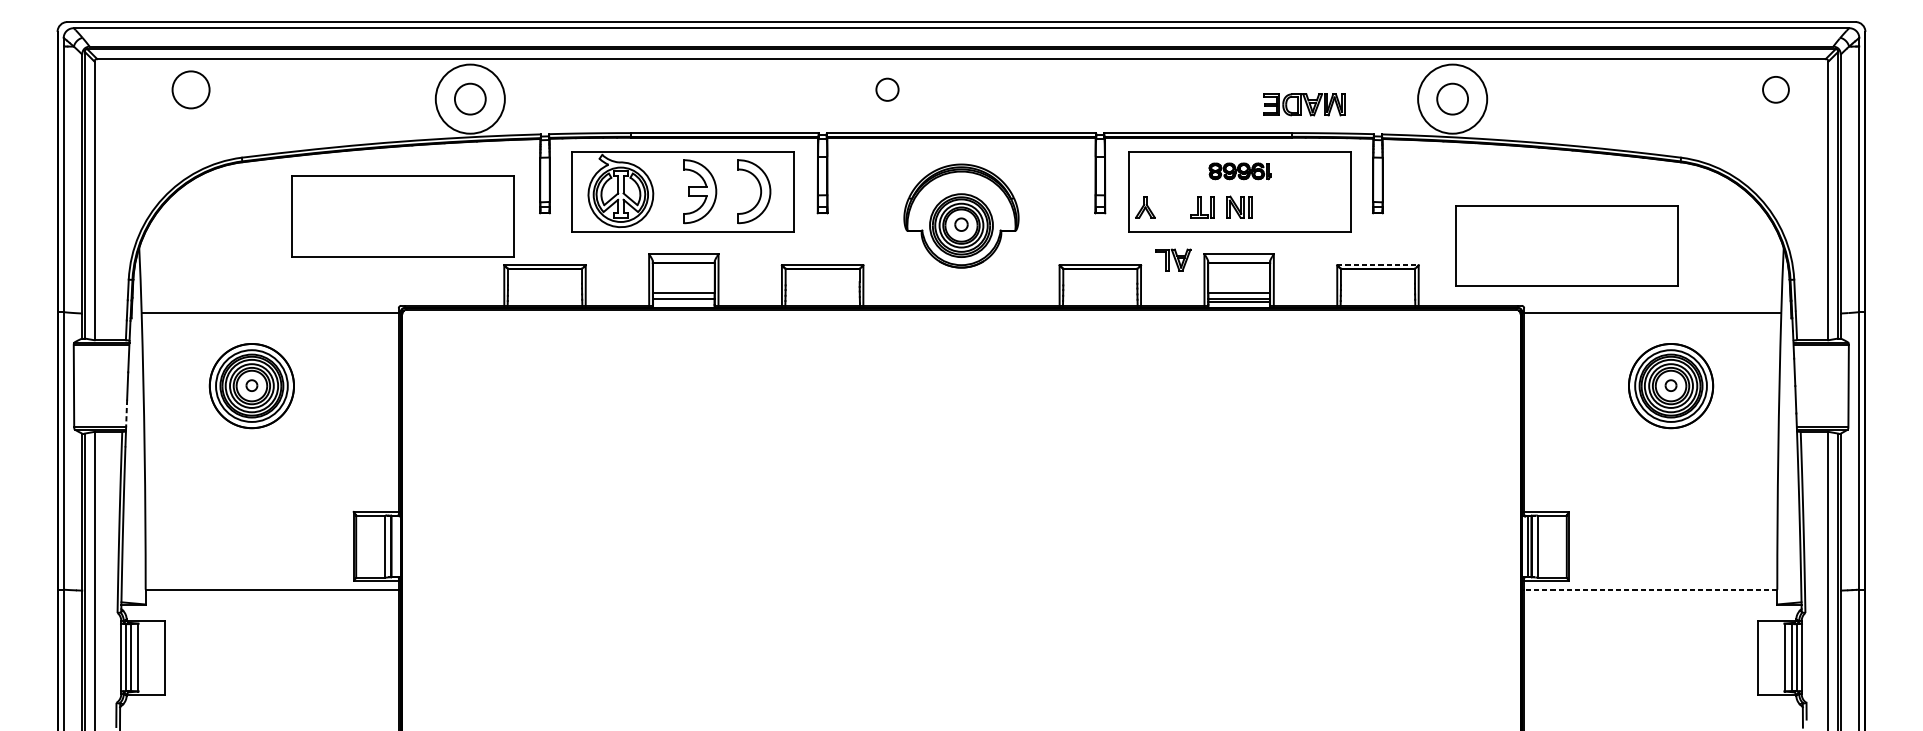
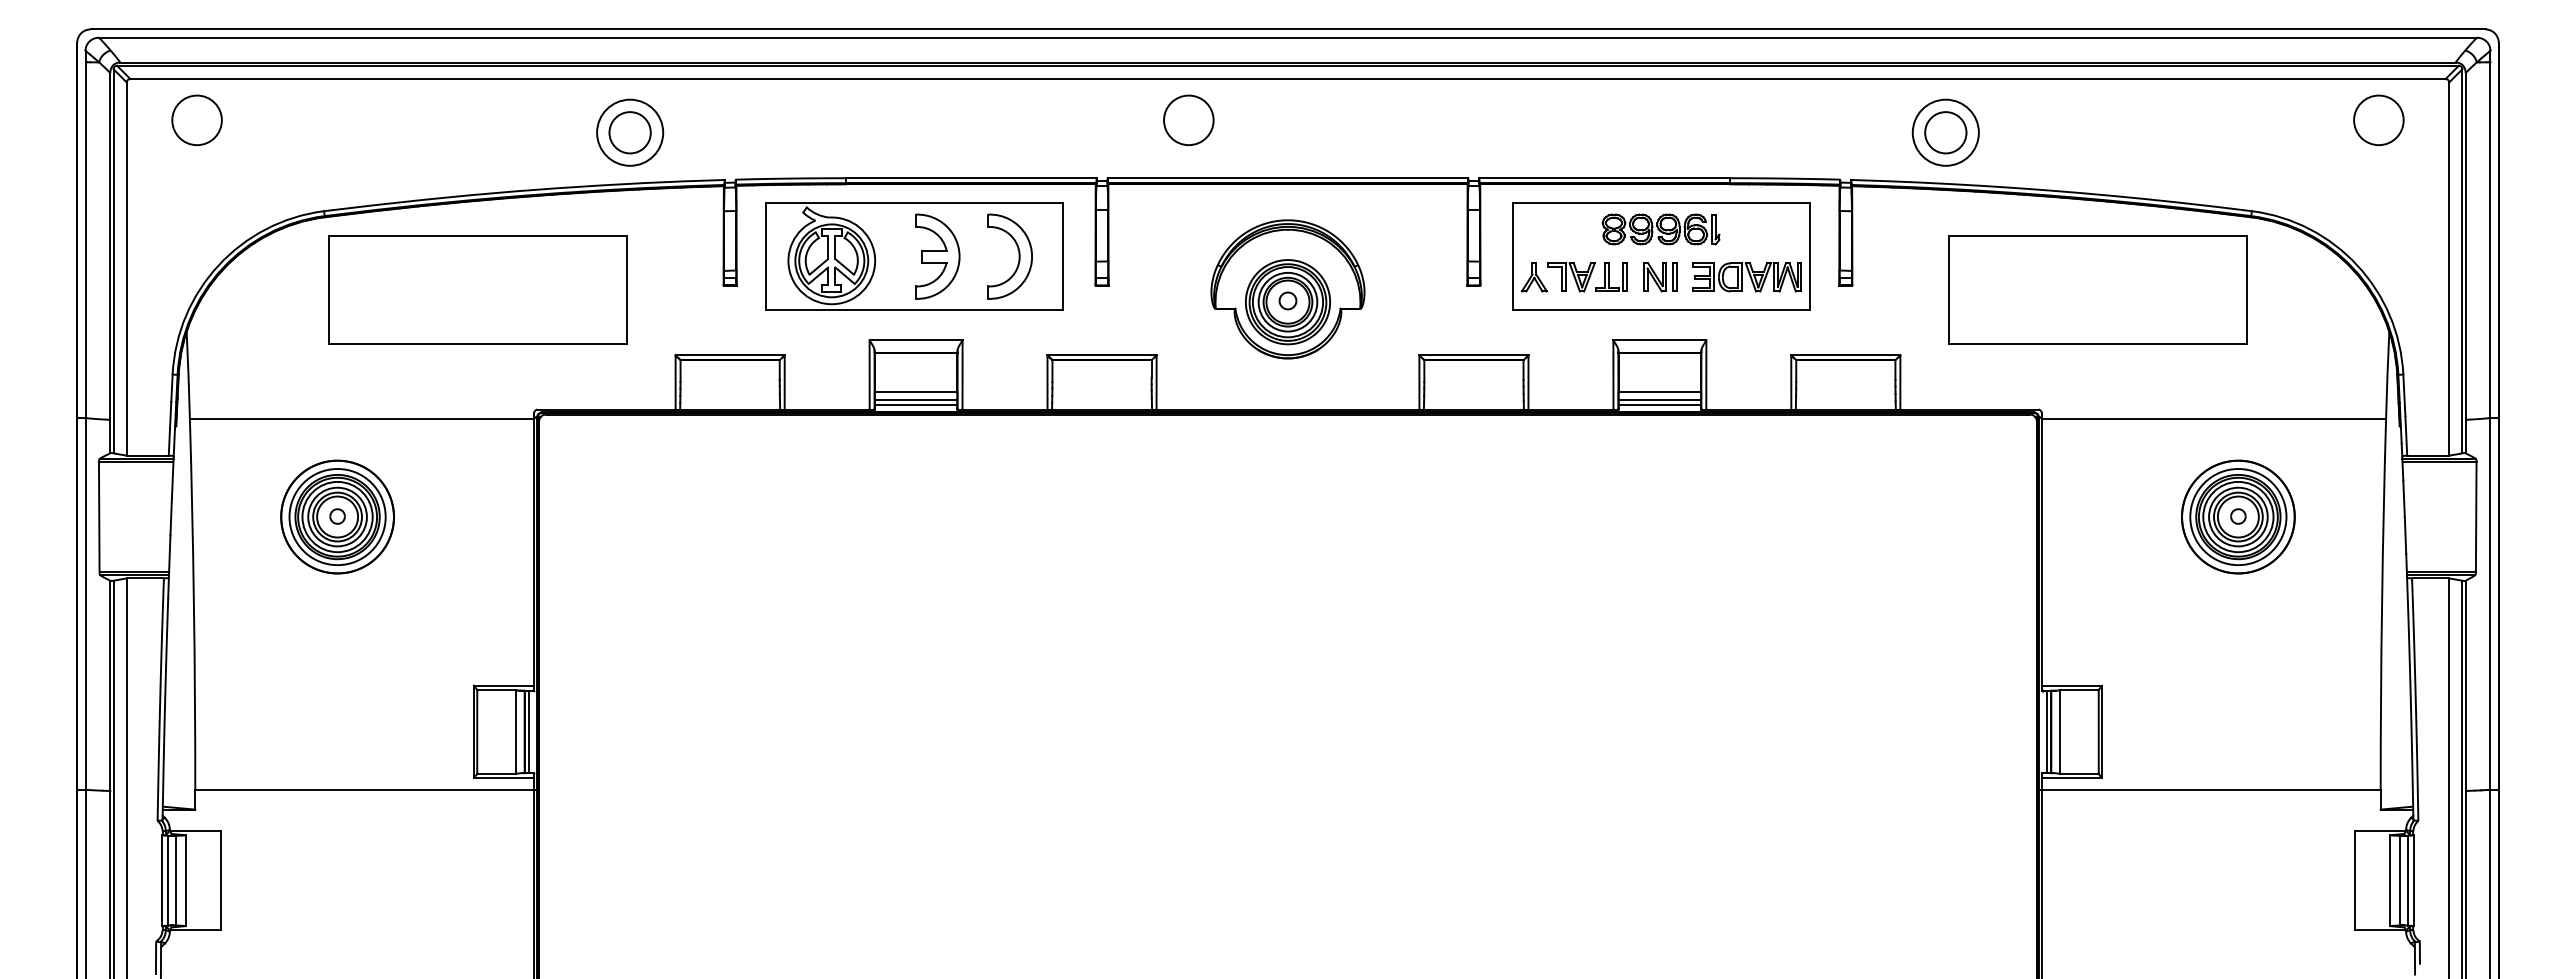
circle: (190, 89) -> (196, 119), moved
circle: (887, 89) -> (1188, 119), size x1.67
circle: (1775, 89) -> (2378, 119), size x1.43
circle: (470, 98) -> (630, 132), size x0.71
circle: (1452, 98) -> (1945, 132), size x0.71
part: (1303, 104) -> (1746, 277), moved
part: (1239, 171) -> (1660, 229), size x1.43
part: (402, 216) -> (477, 289), moved
part: (1566, 246) -> (2097, 289), moved
part: (1173, 260) -> (1571, 277), moved
line: (1377, 265) -> (1845, 355), dashed -> solid
line: (683, 302) -> (915, 404), added
line: (126, 414) -> (169, 554), dashed -> solid
line: (394, 546) -> (528, 731), added
line: (1650, 589) -> (2211, 789), dashed -> solid

